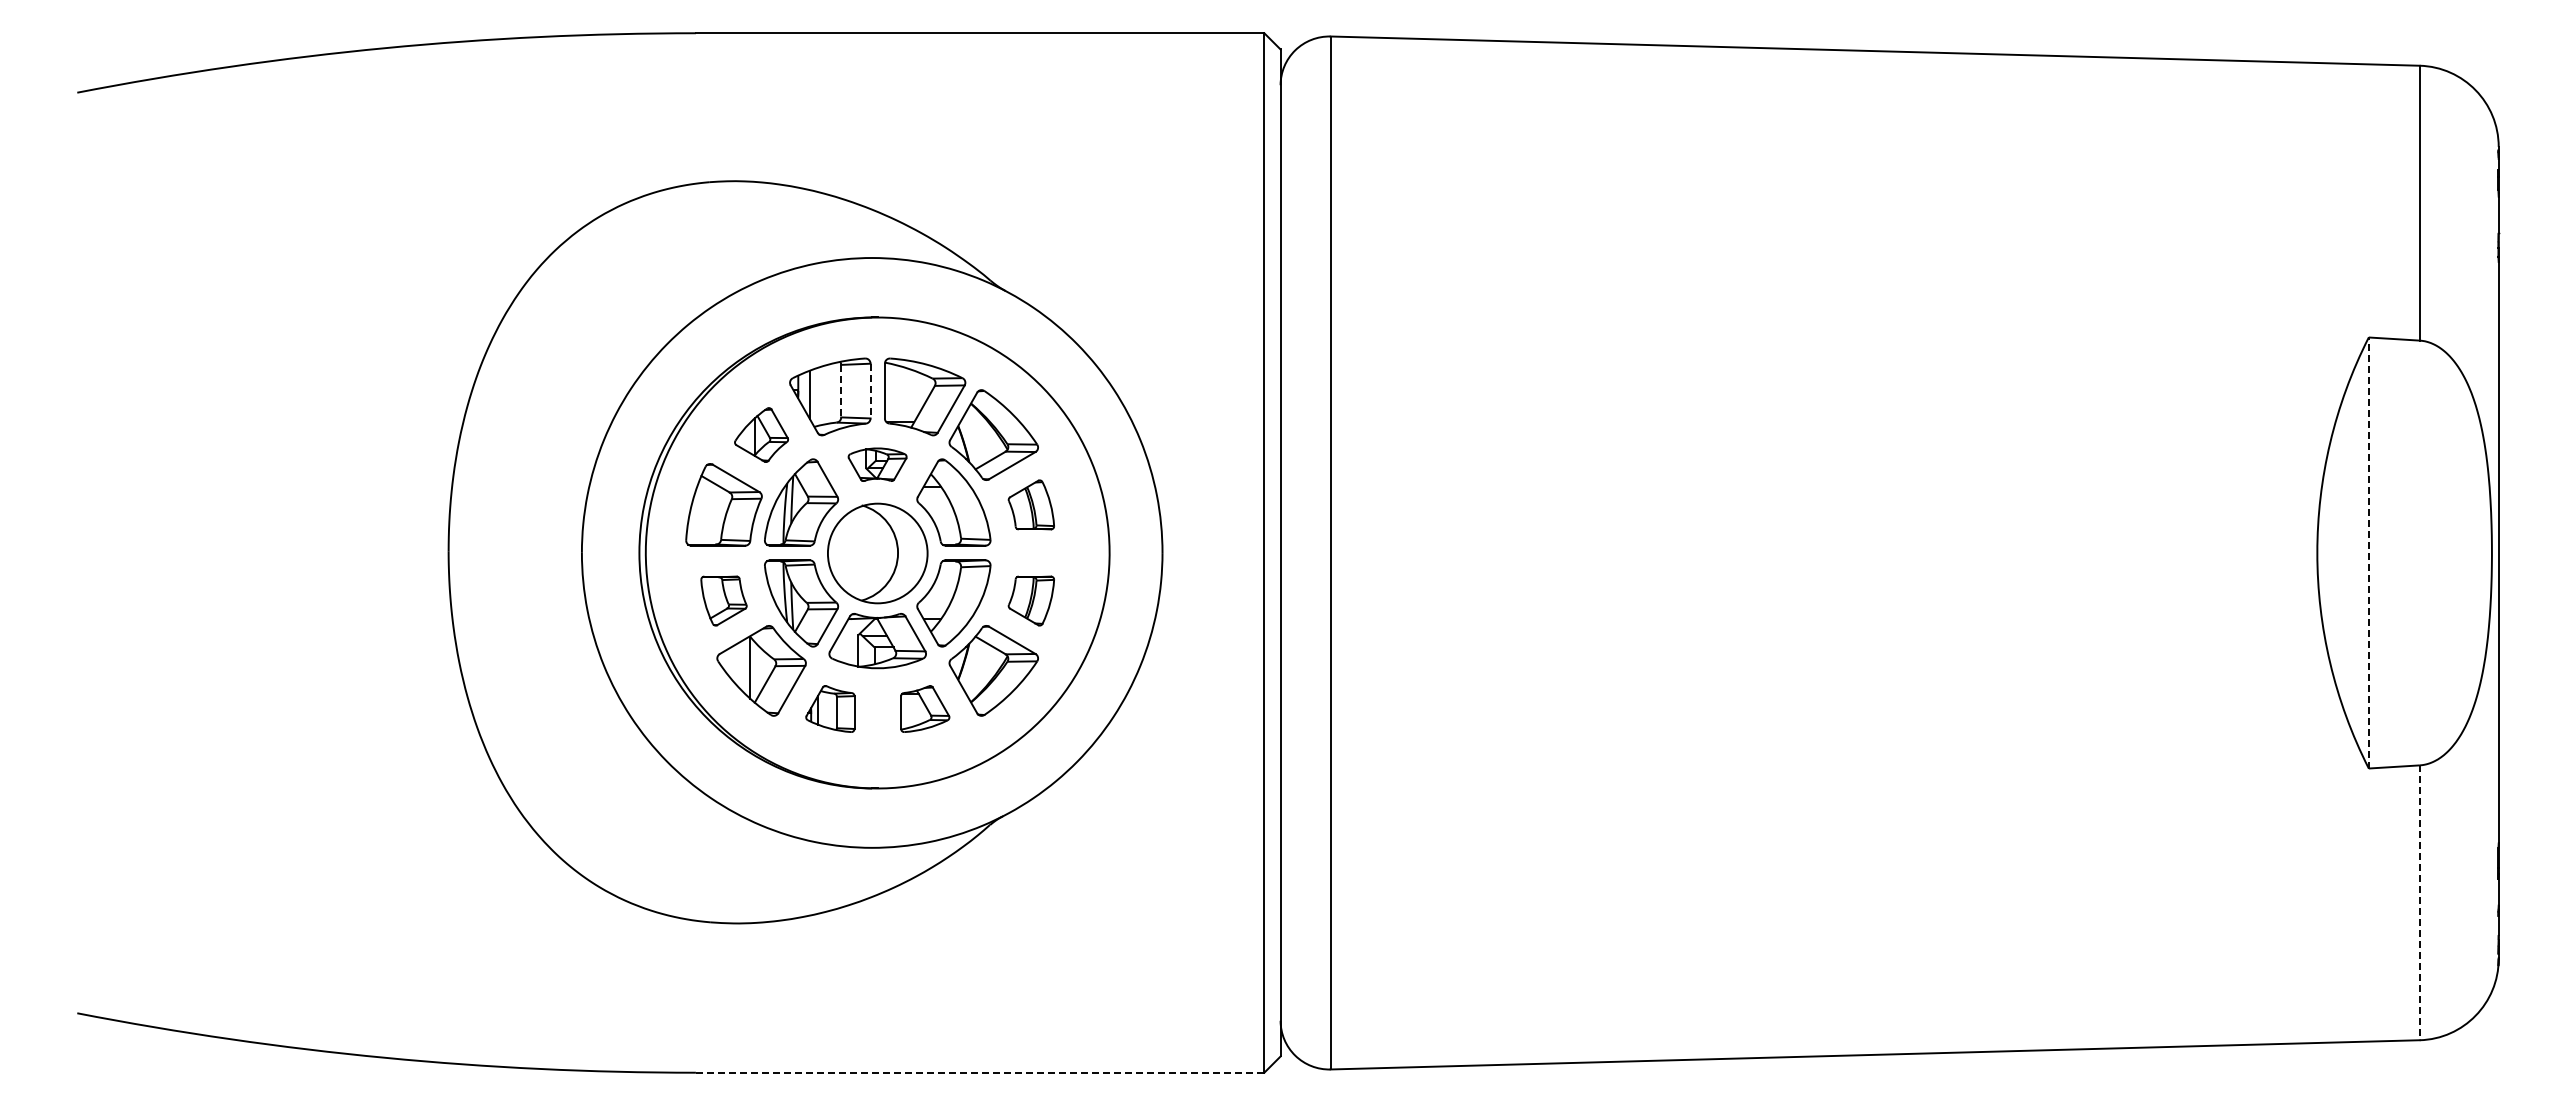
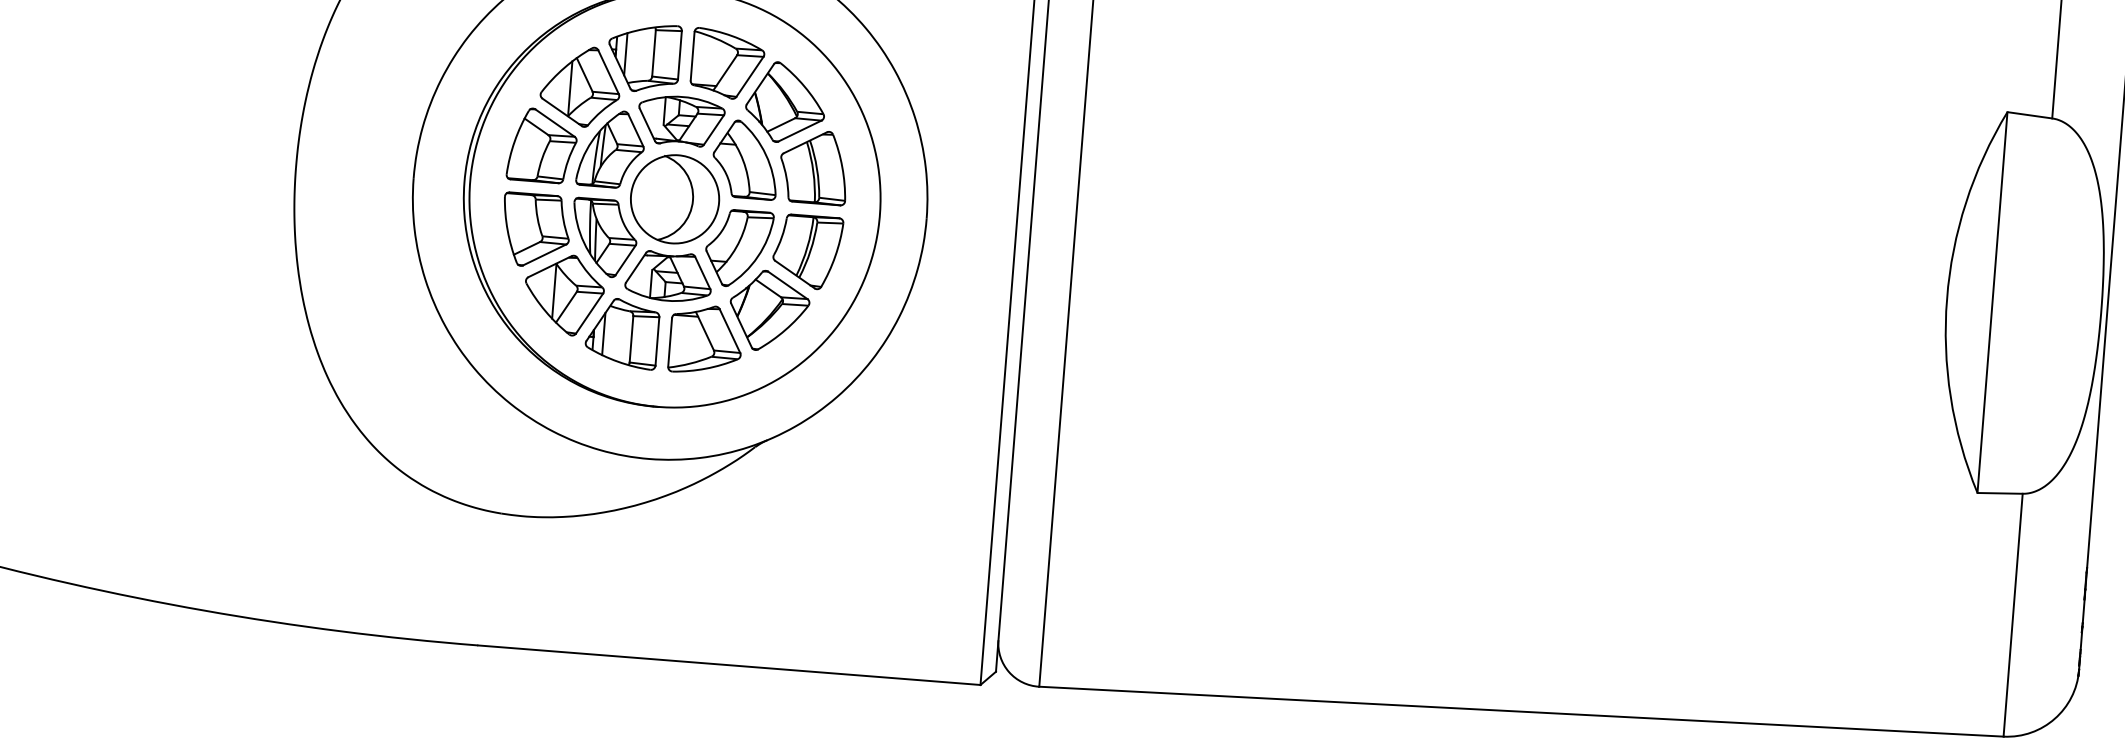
line: (841, 391) -> (654, 53), dashed -> solid
line: (870, 391) -> (679, 55), dashed -> solid
part: (761, 434) -> (580, 86), size x1.67
part: (877, 464) -> (680, 120), size x1.67
part: (1031, 504) -> (814, 166), size x1.67
line: (2368, 553) -> (1992, 302), dashed -> solid
part: (723, 600) -> (535, 230), size x1.67
part: (1031, 600) -> (807, 251), size x1.67
part: (830, 708) -> (622, 332), size x1.67
part: (925, 708) -> (706, 339), size x1.67
line: (2419, 903) -> (2012, 615), dashed -> solid
line: (980, 1072) -> (729, 665), dashed -> solid

